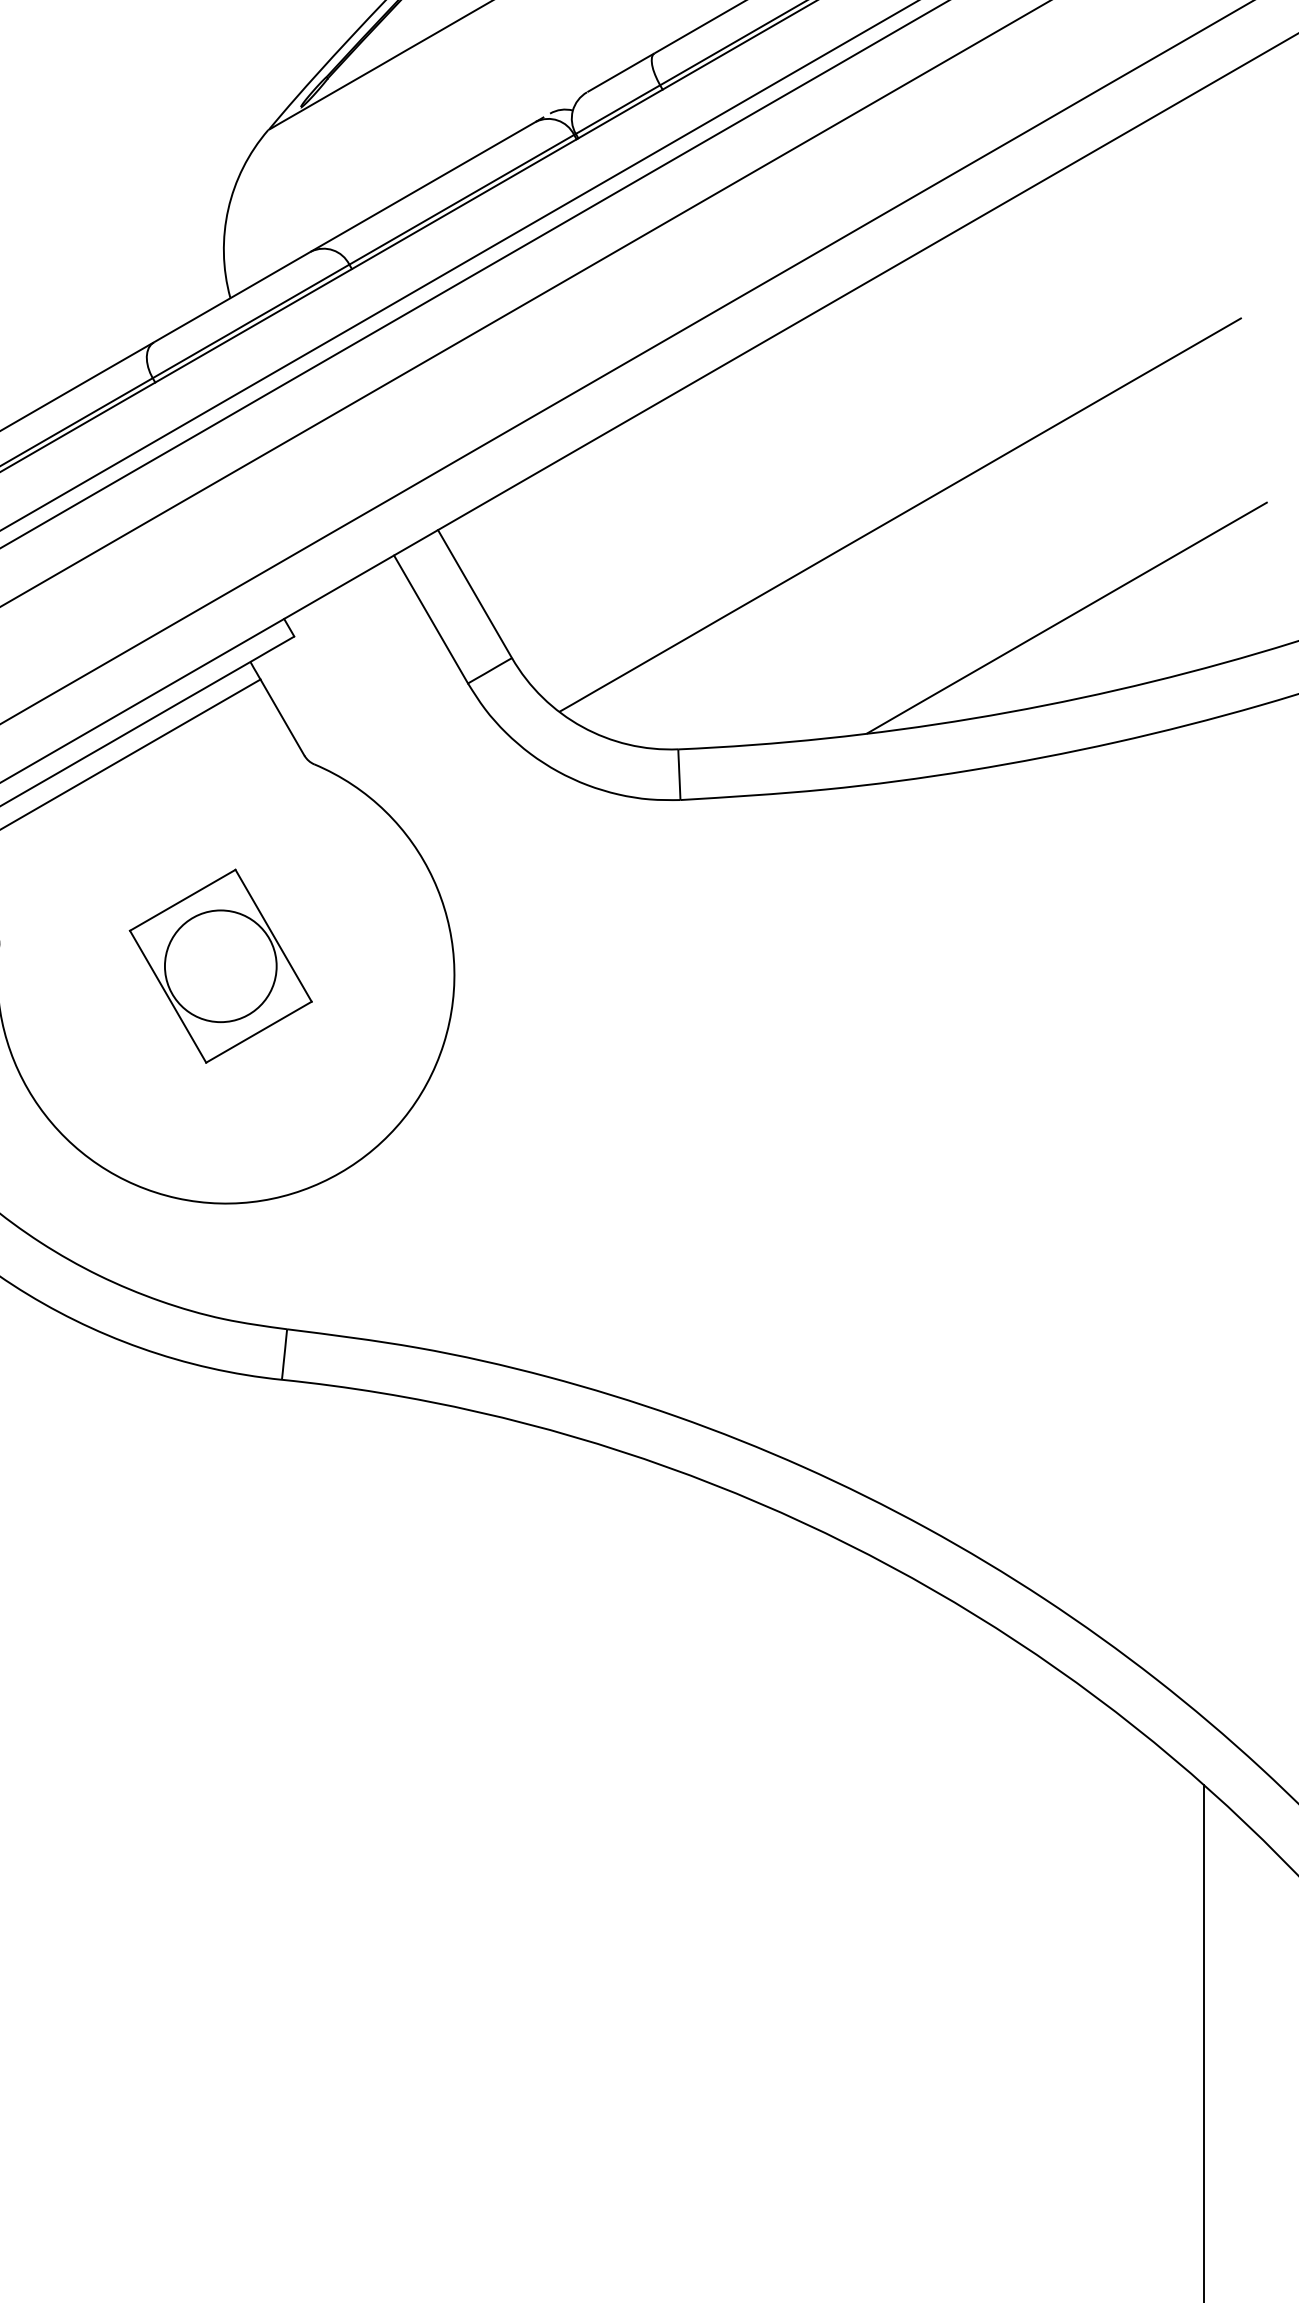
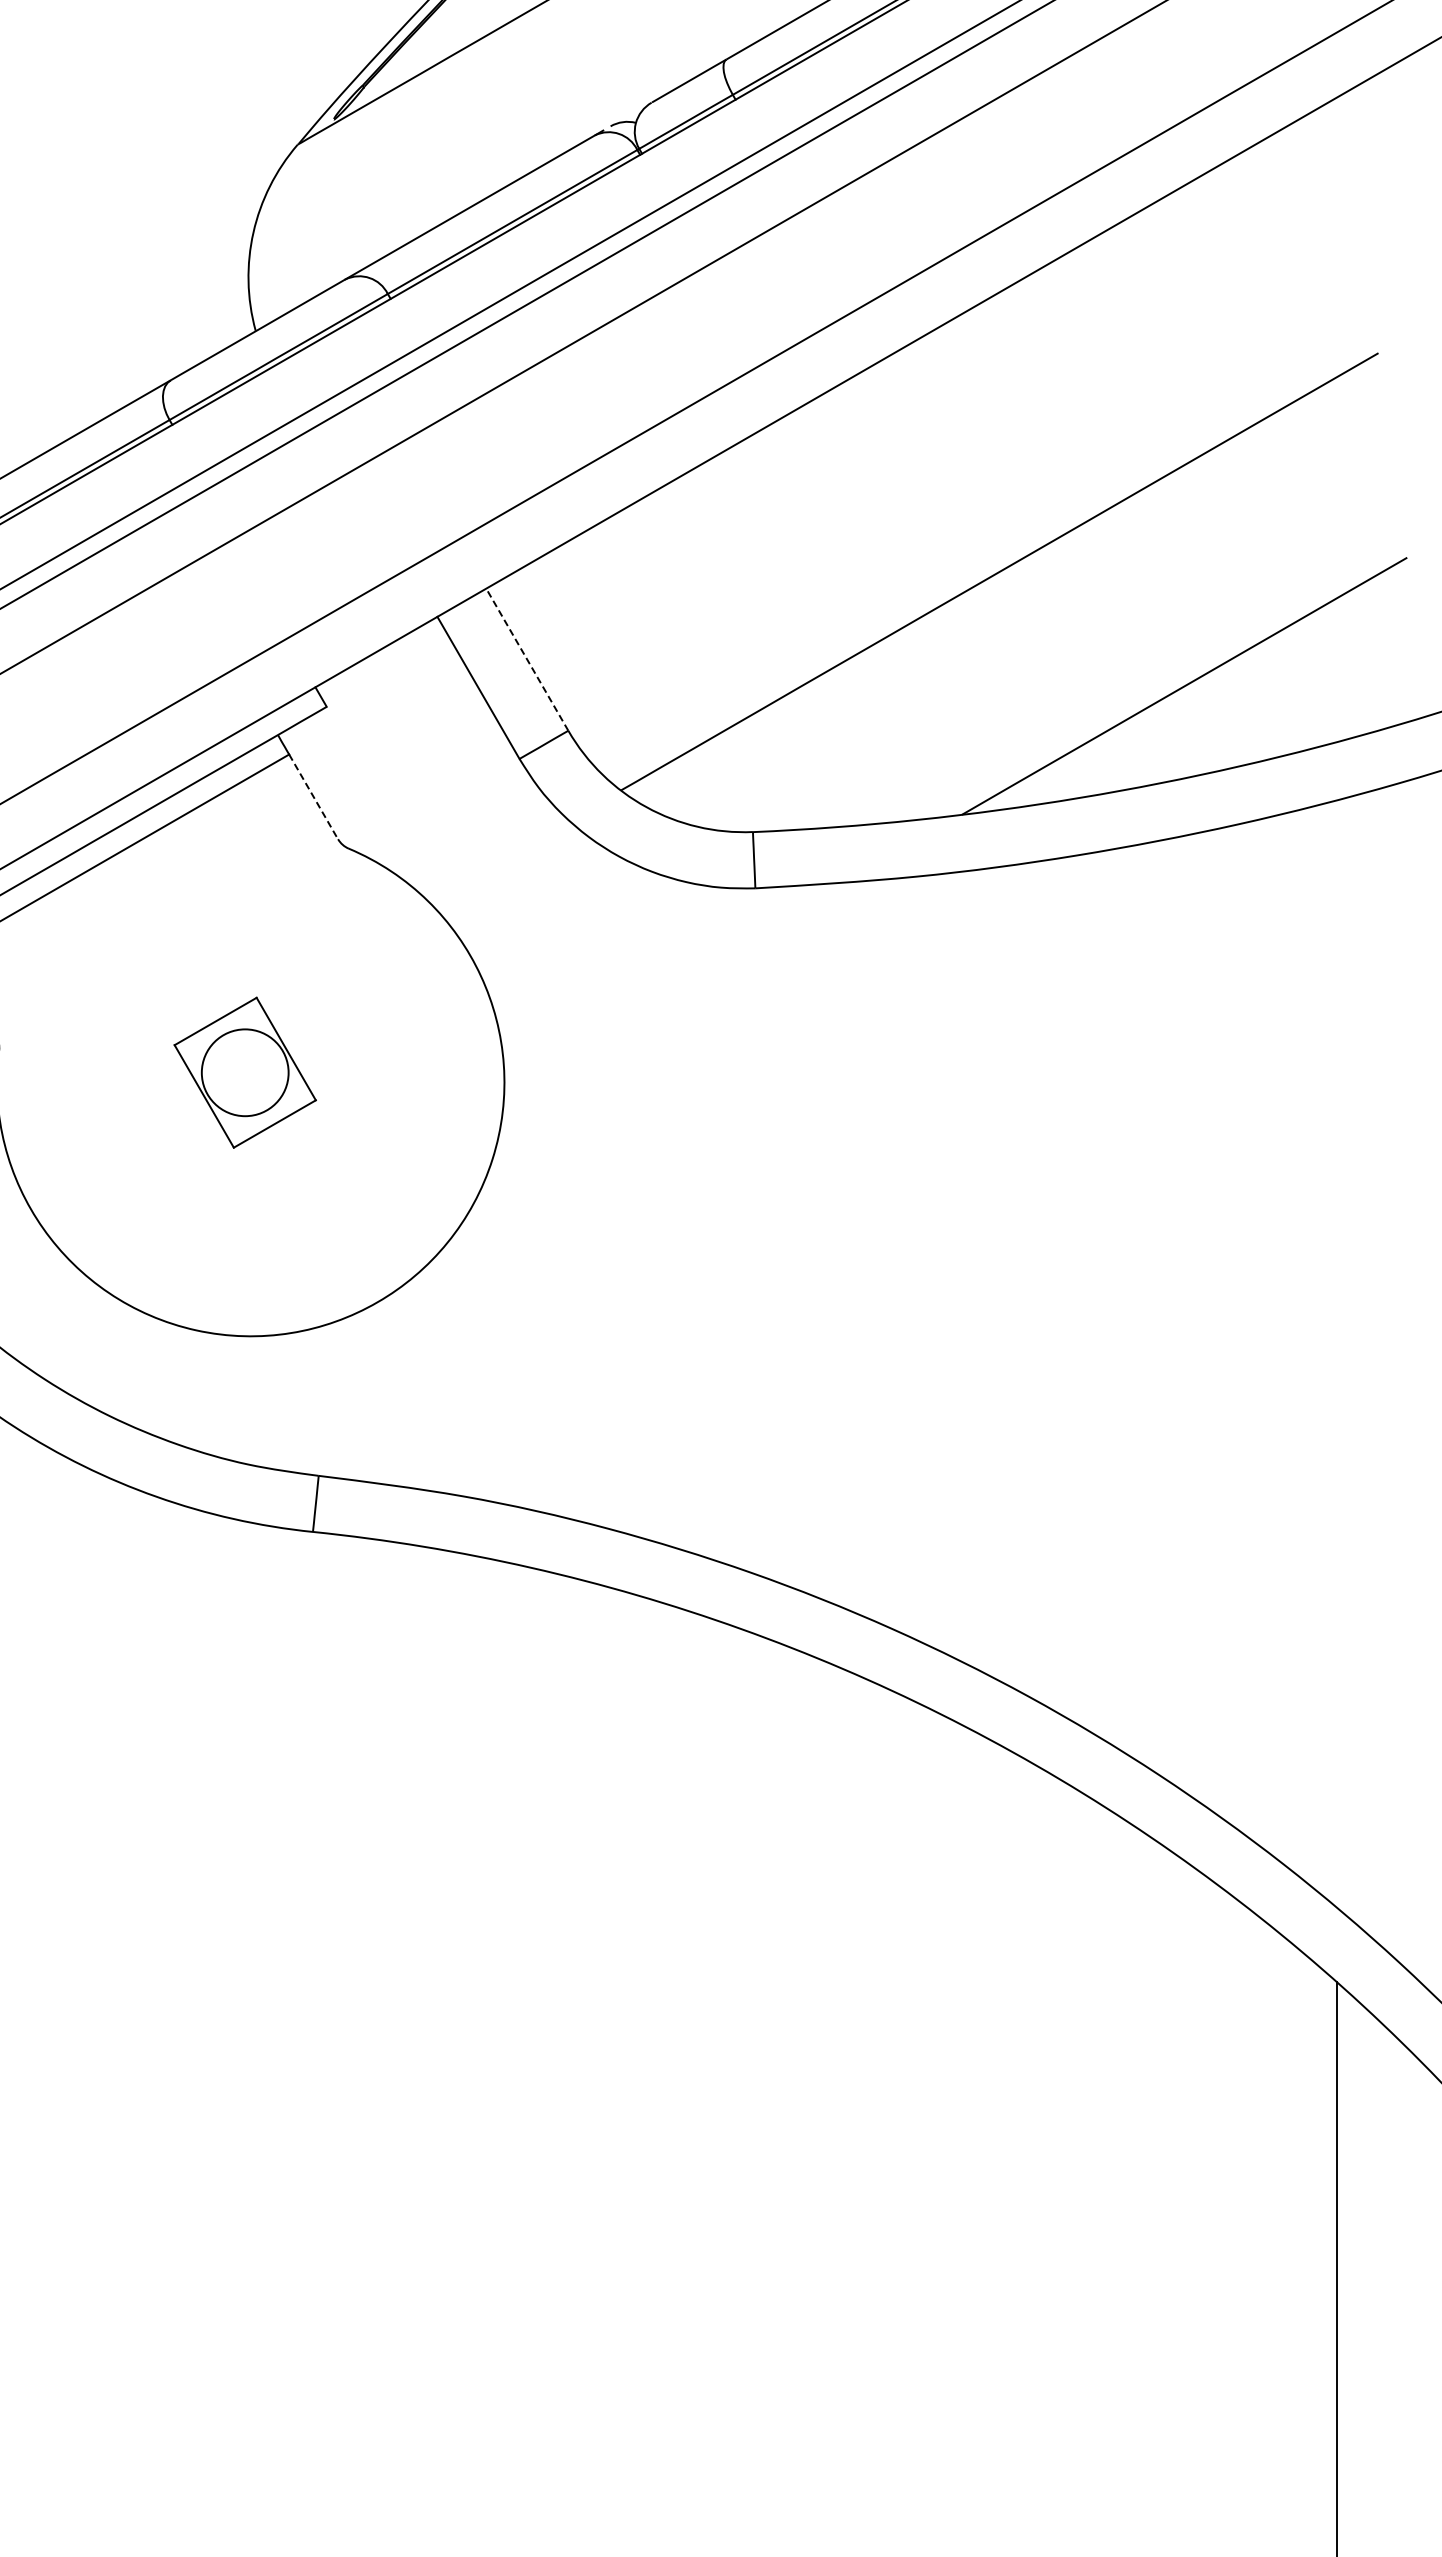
line: (475, 593) -> (527, 659), solid -> dashed
line: (282, 717) -> (313, 796), solid -> dashed
part: (221, 965) -> (245, 1072), size x0.7

